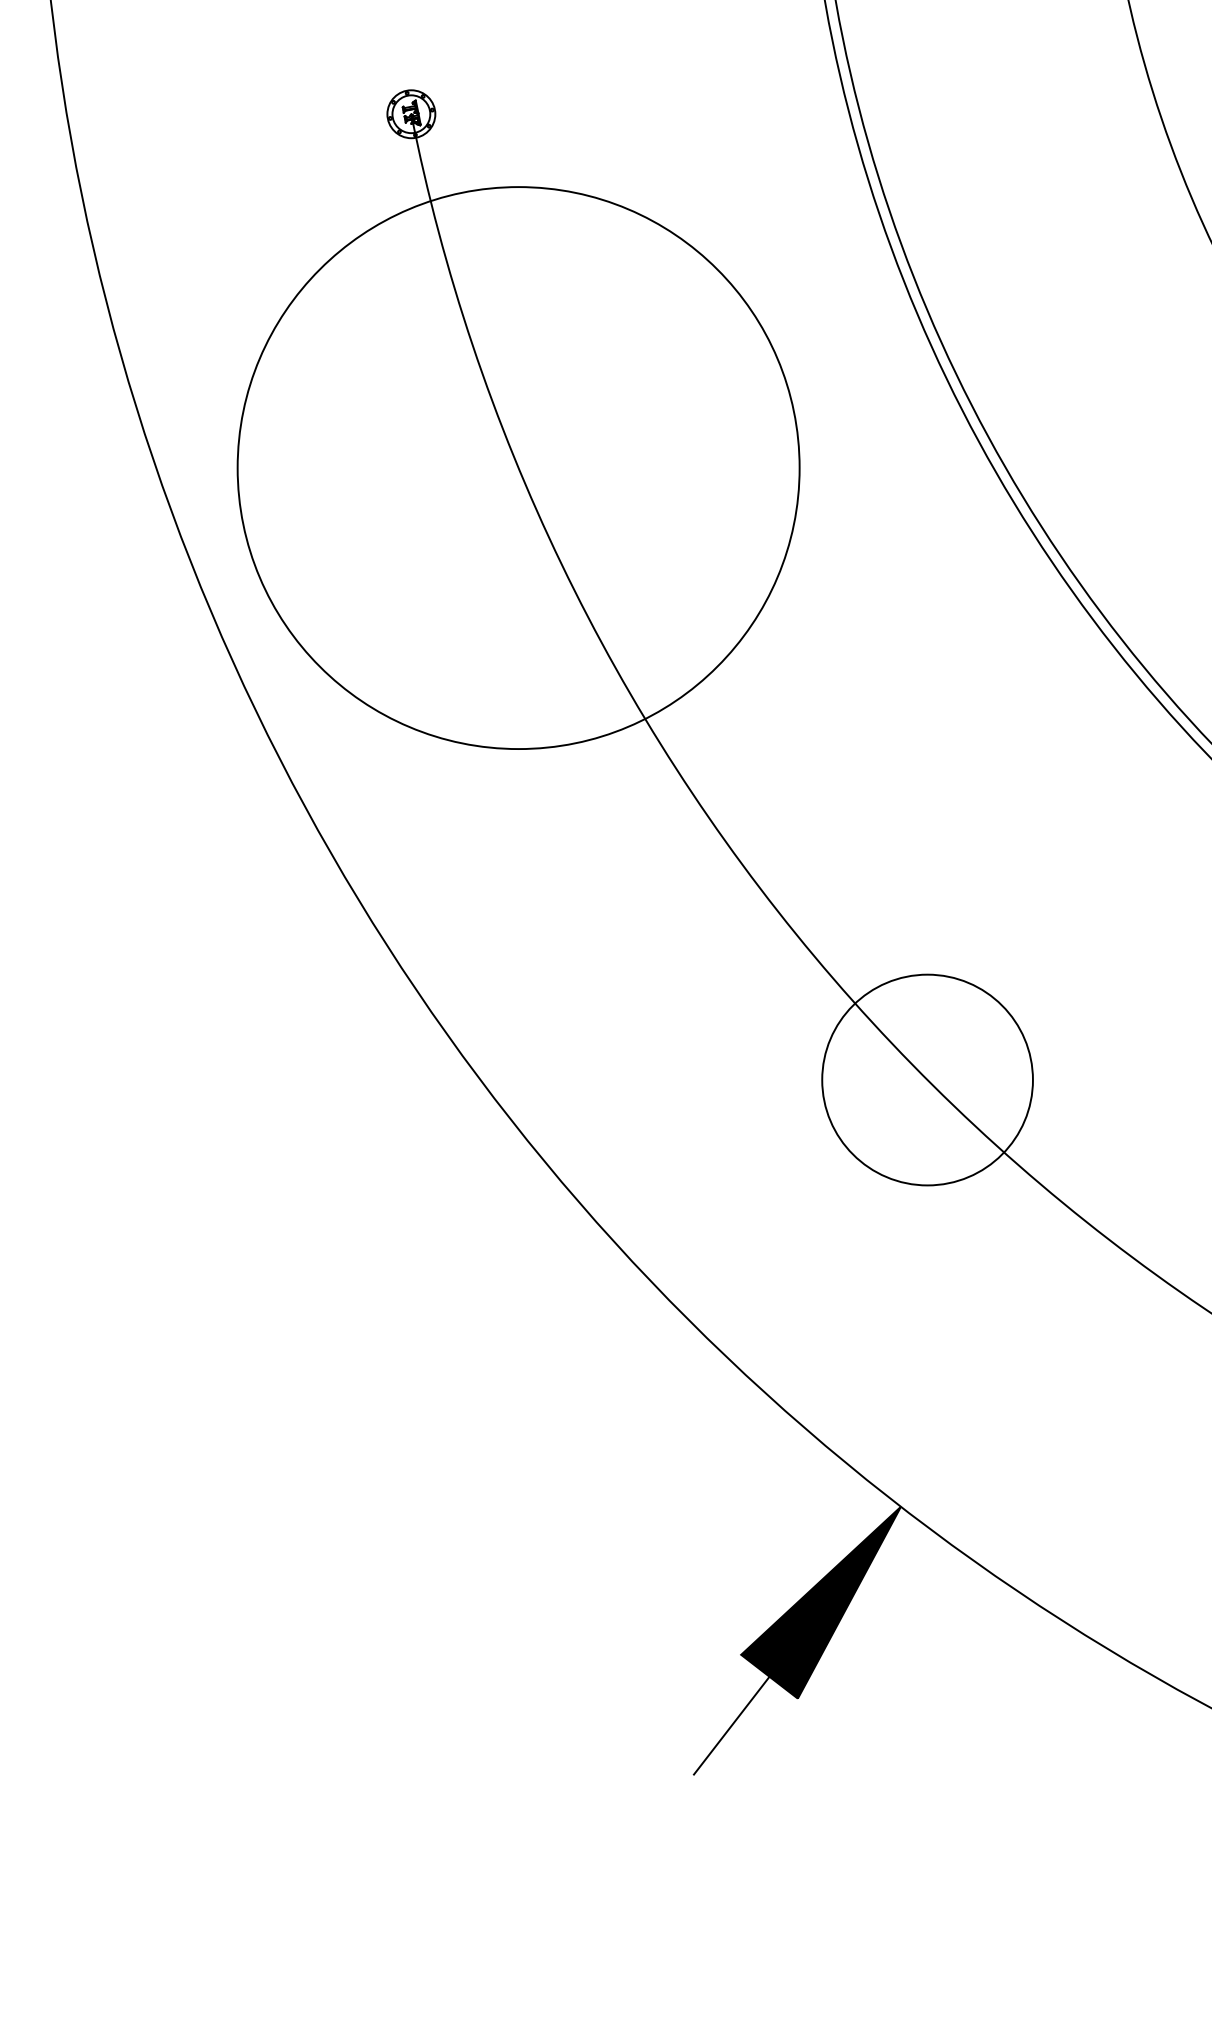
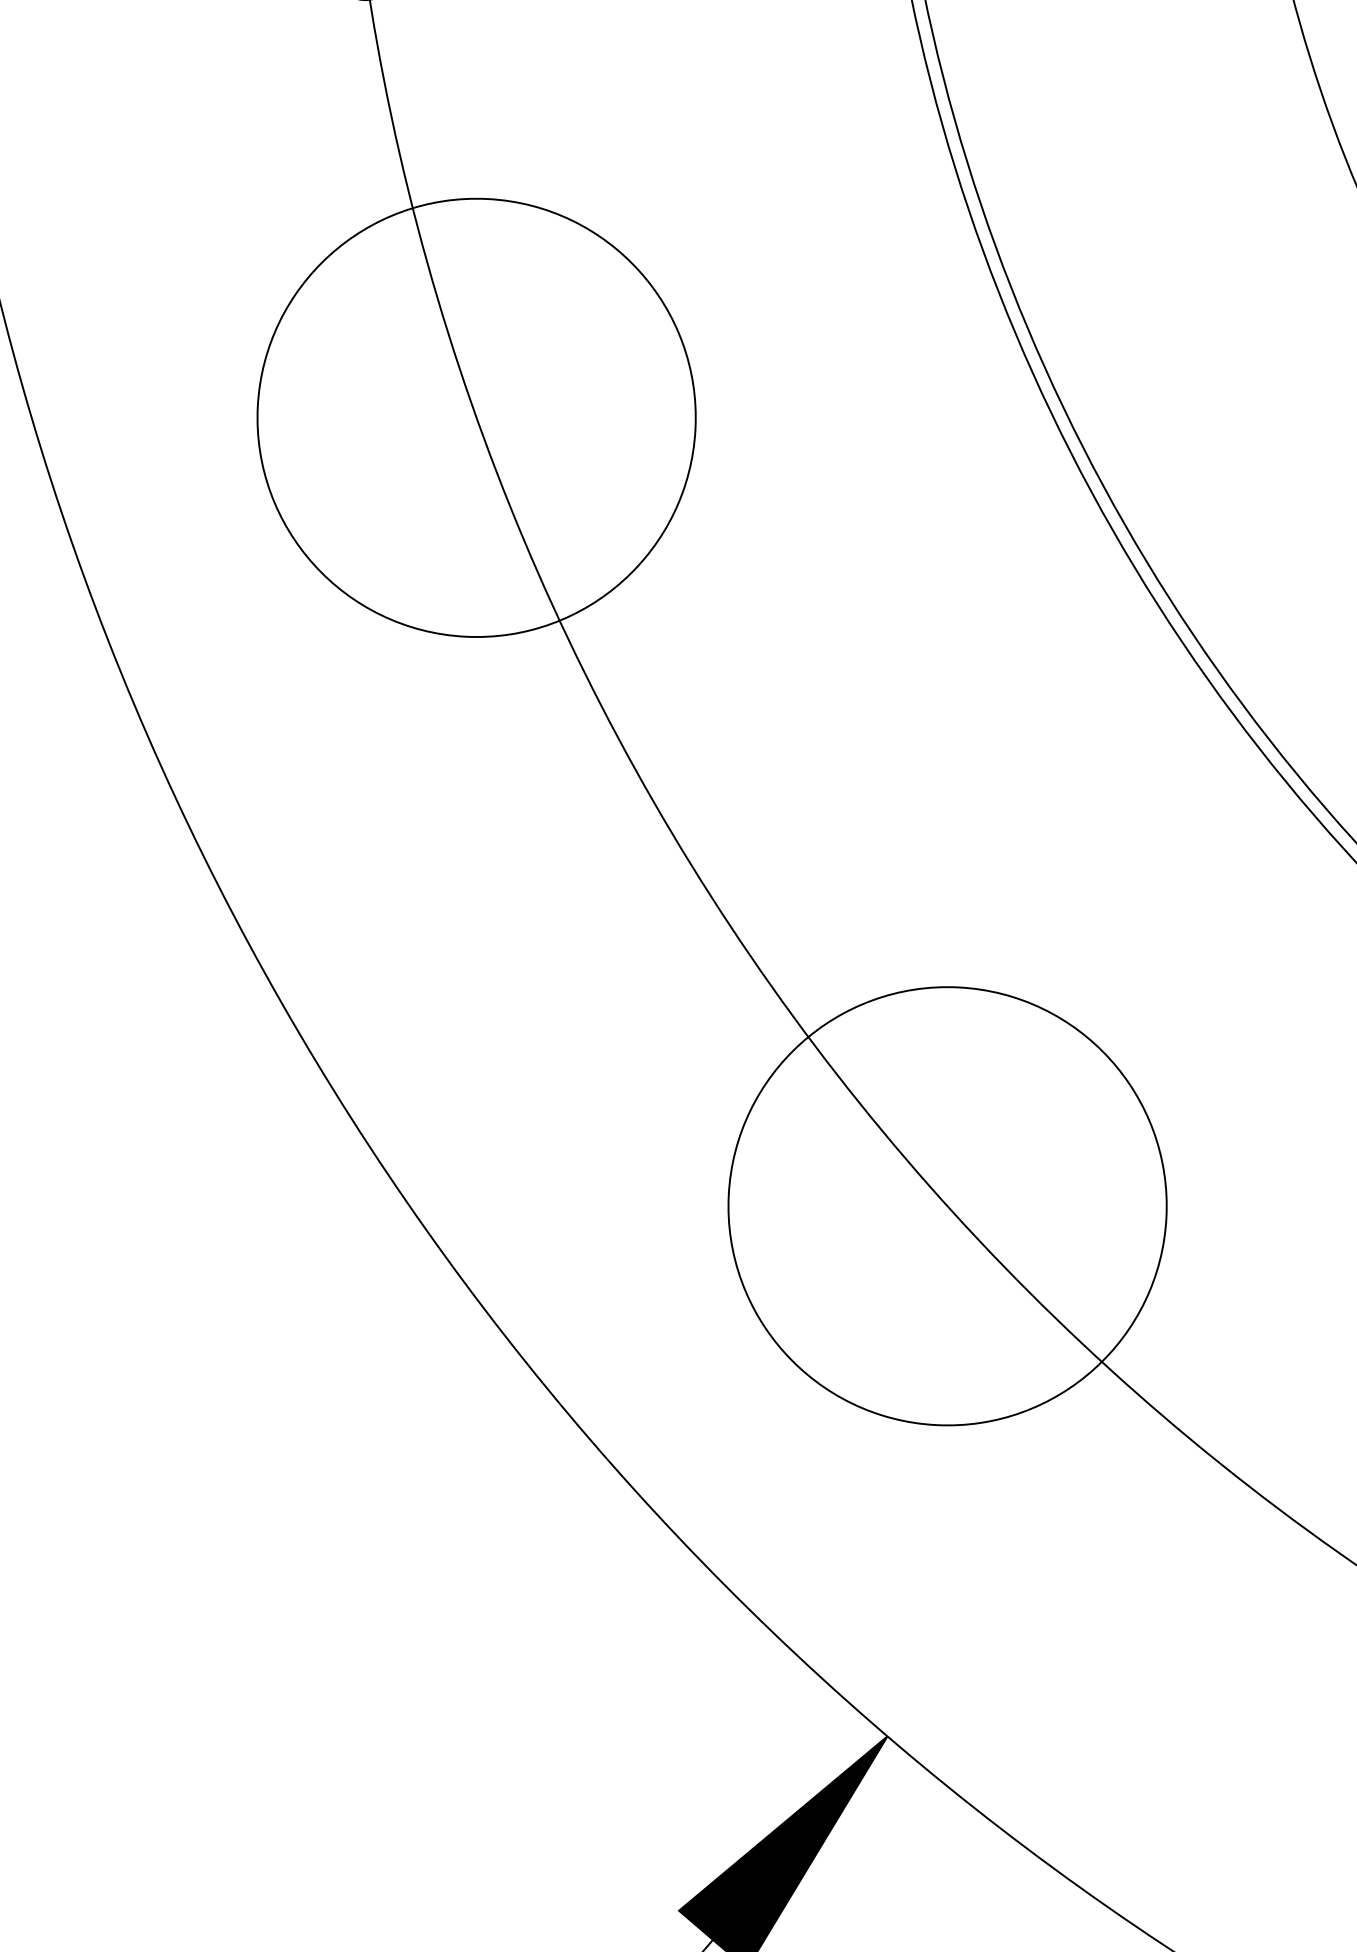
circle: (518, 467) -> (476, 417), size x0.62
circle: (927, 1079) -> (947, 1205), size x1.67

